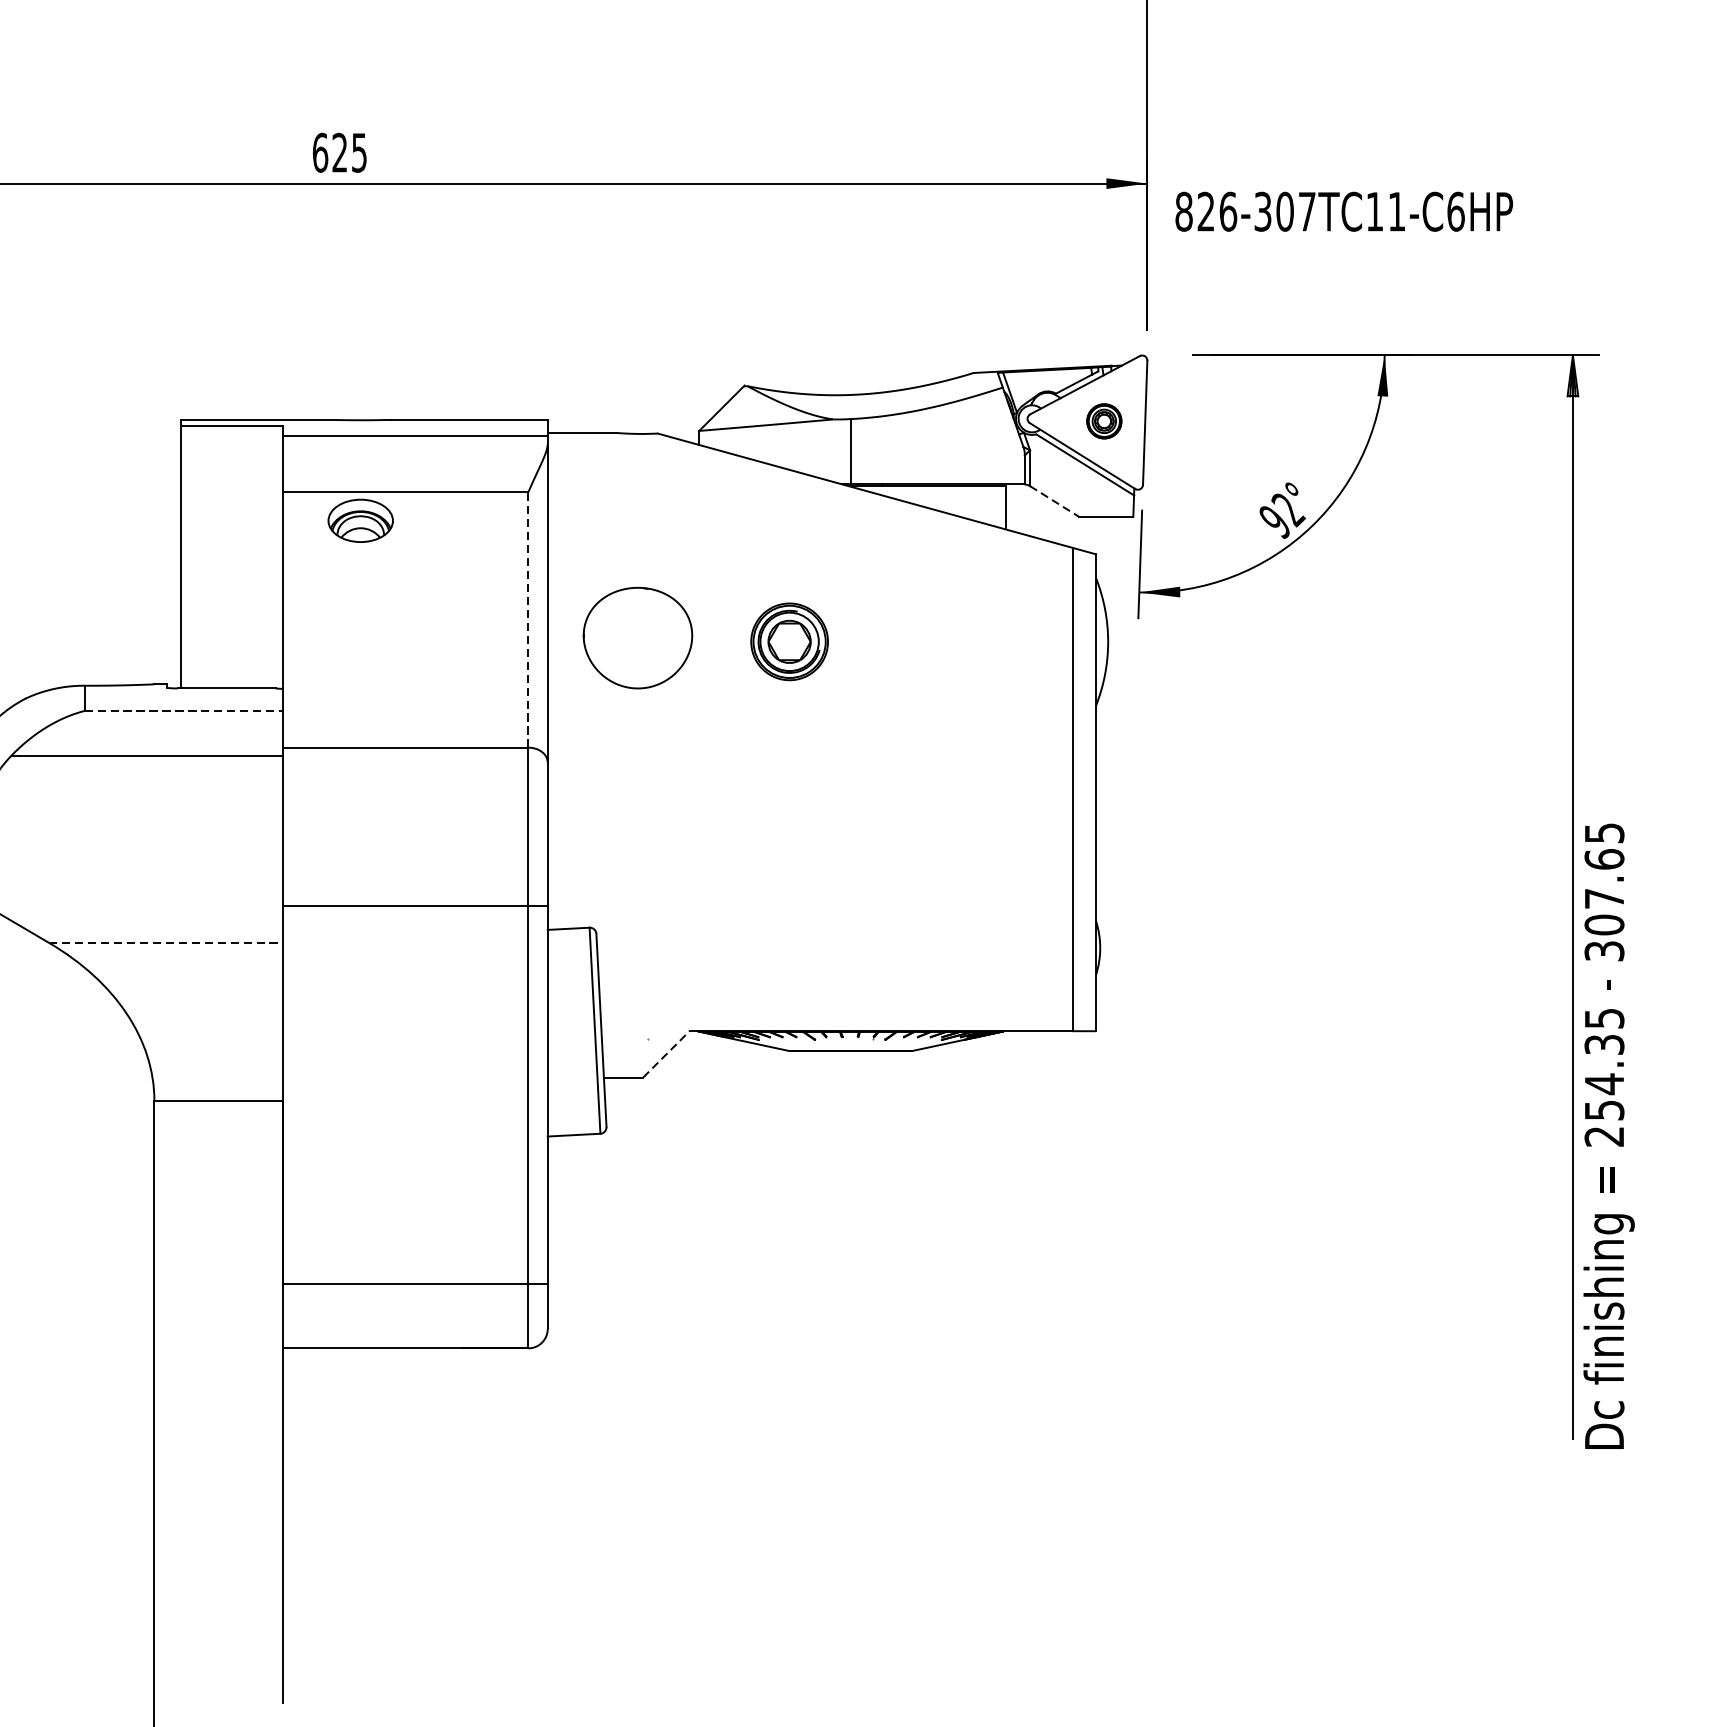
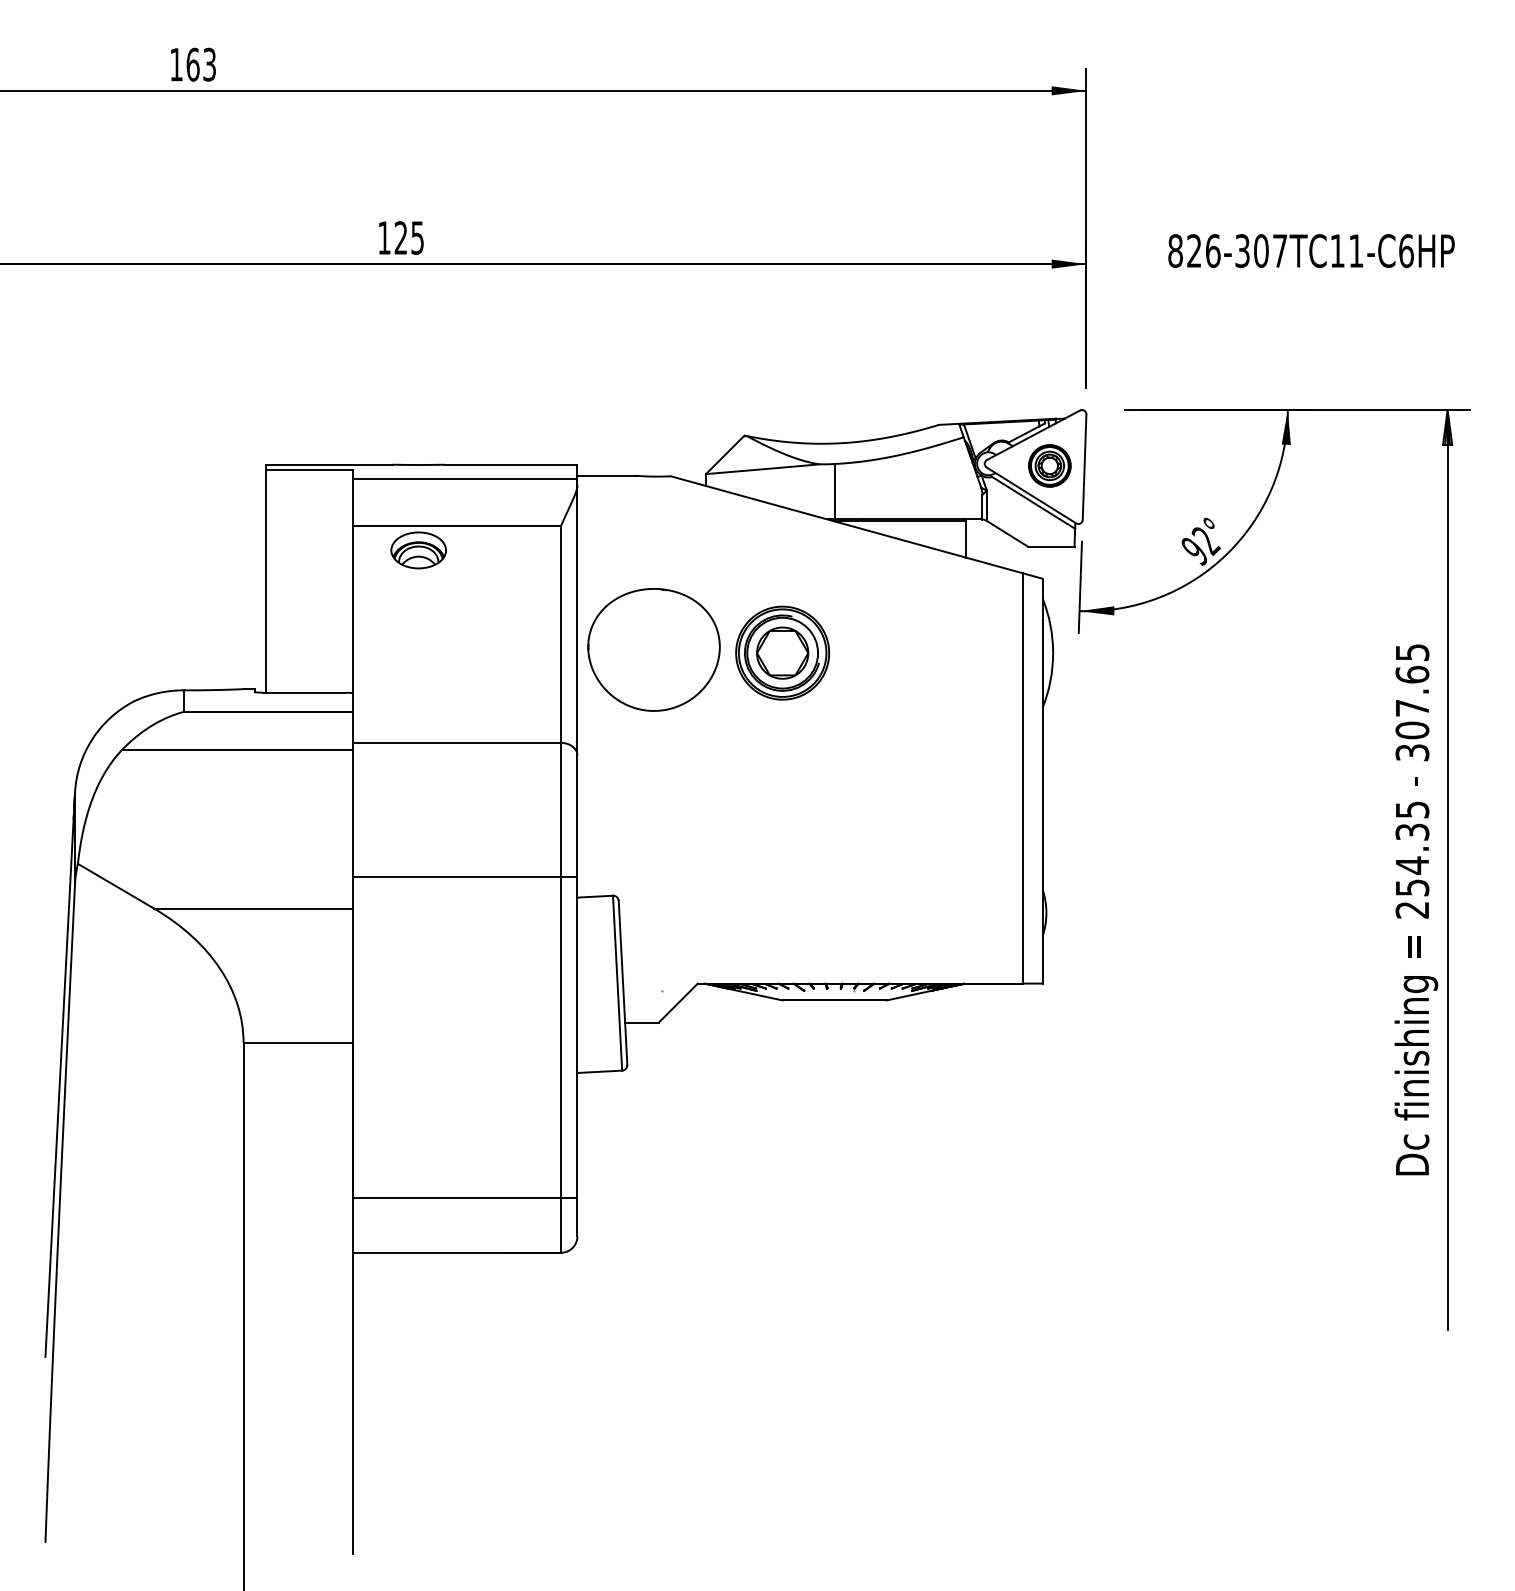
text: (320, 152) -> (384, 237), 625 -> 125
text: (1344, 211) -> (1311, 250), moved
part: (1103, 420) -> (1049, 465), size x1.43
line: (1054, 502) -> (1007, 534), dashed -> solid
line: (528, 619) -> (561, 634), dashed -> solid
part: (637, 637) -> (653, 649), size x1.43
part: (789, 641) -> (782, 652), size x1.43
line: (184, 710) -> (269, 711), dashed -> solid
line: (167, 942) -> (254, 908), dashed -> solid
line: (666, 1054) -> (678, 1003), dashed -> solid
text: (1609, 1135) -> (1416, 909), moved

